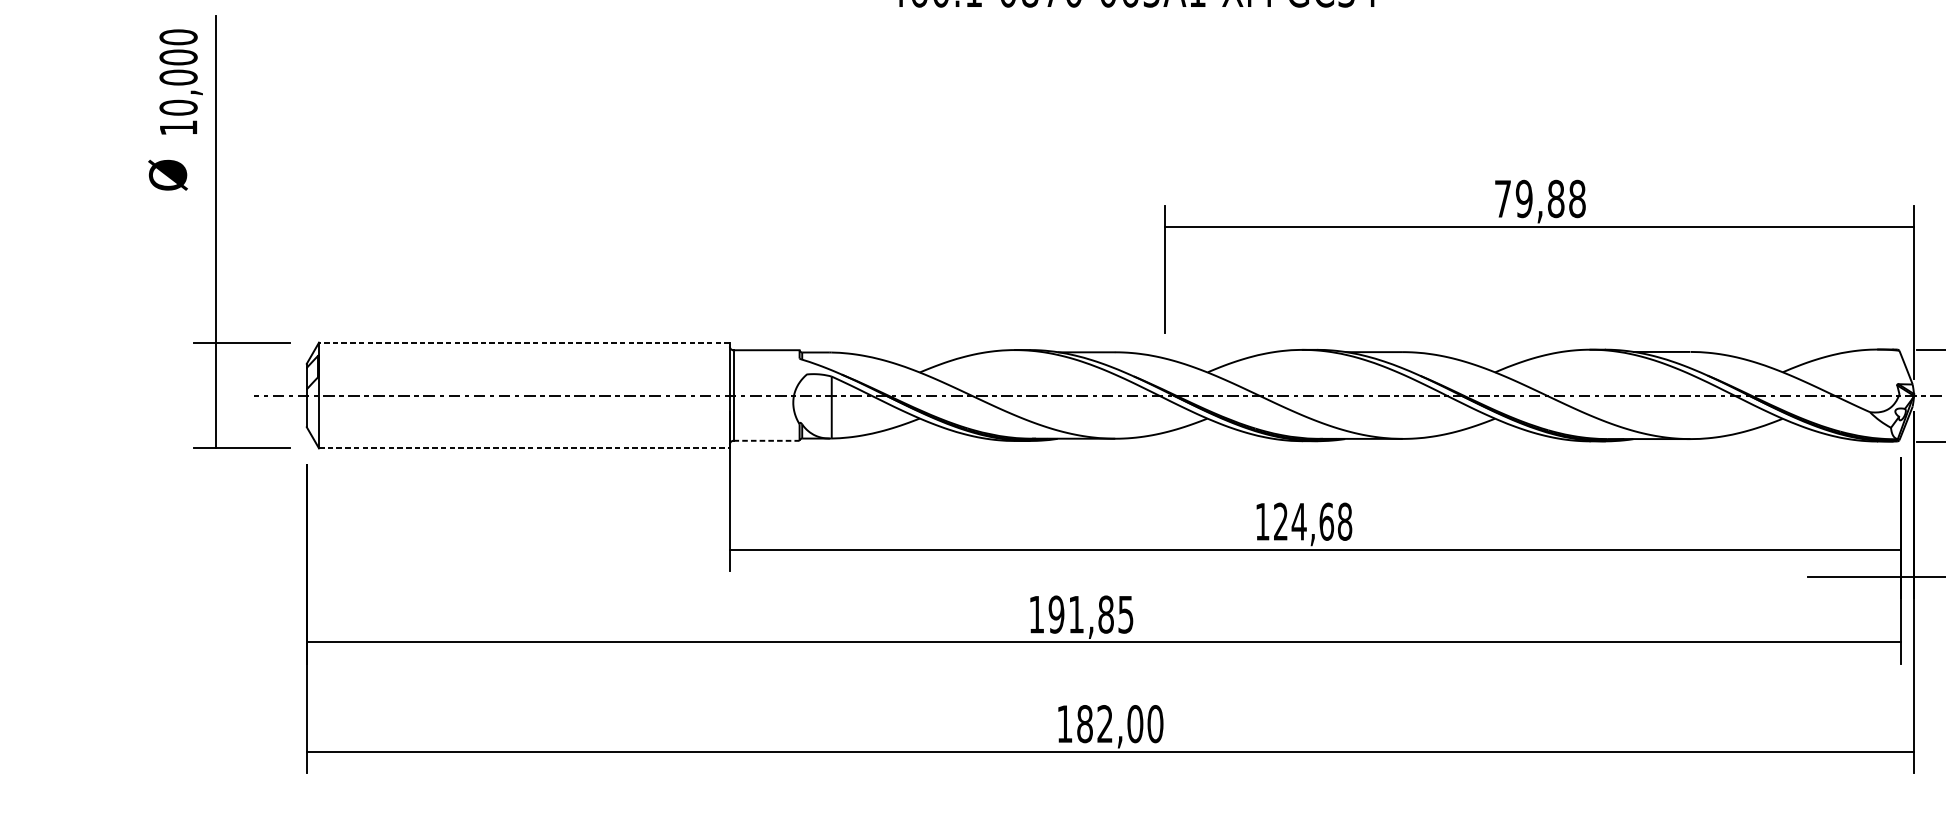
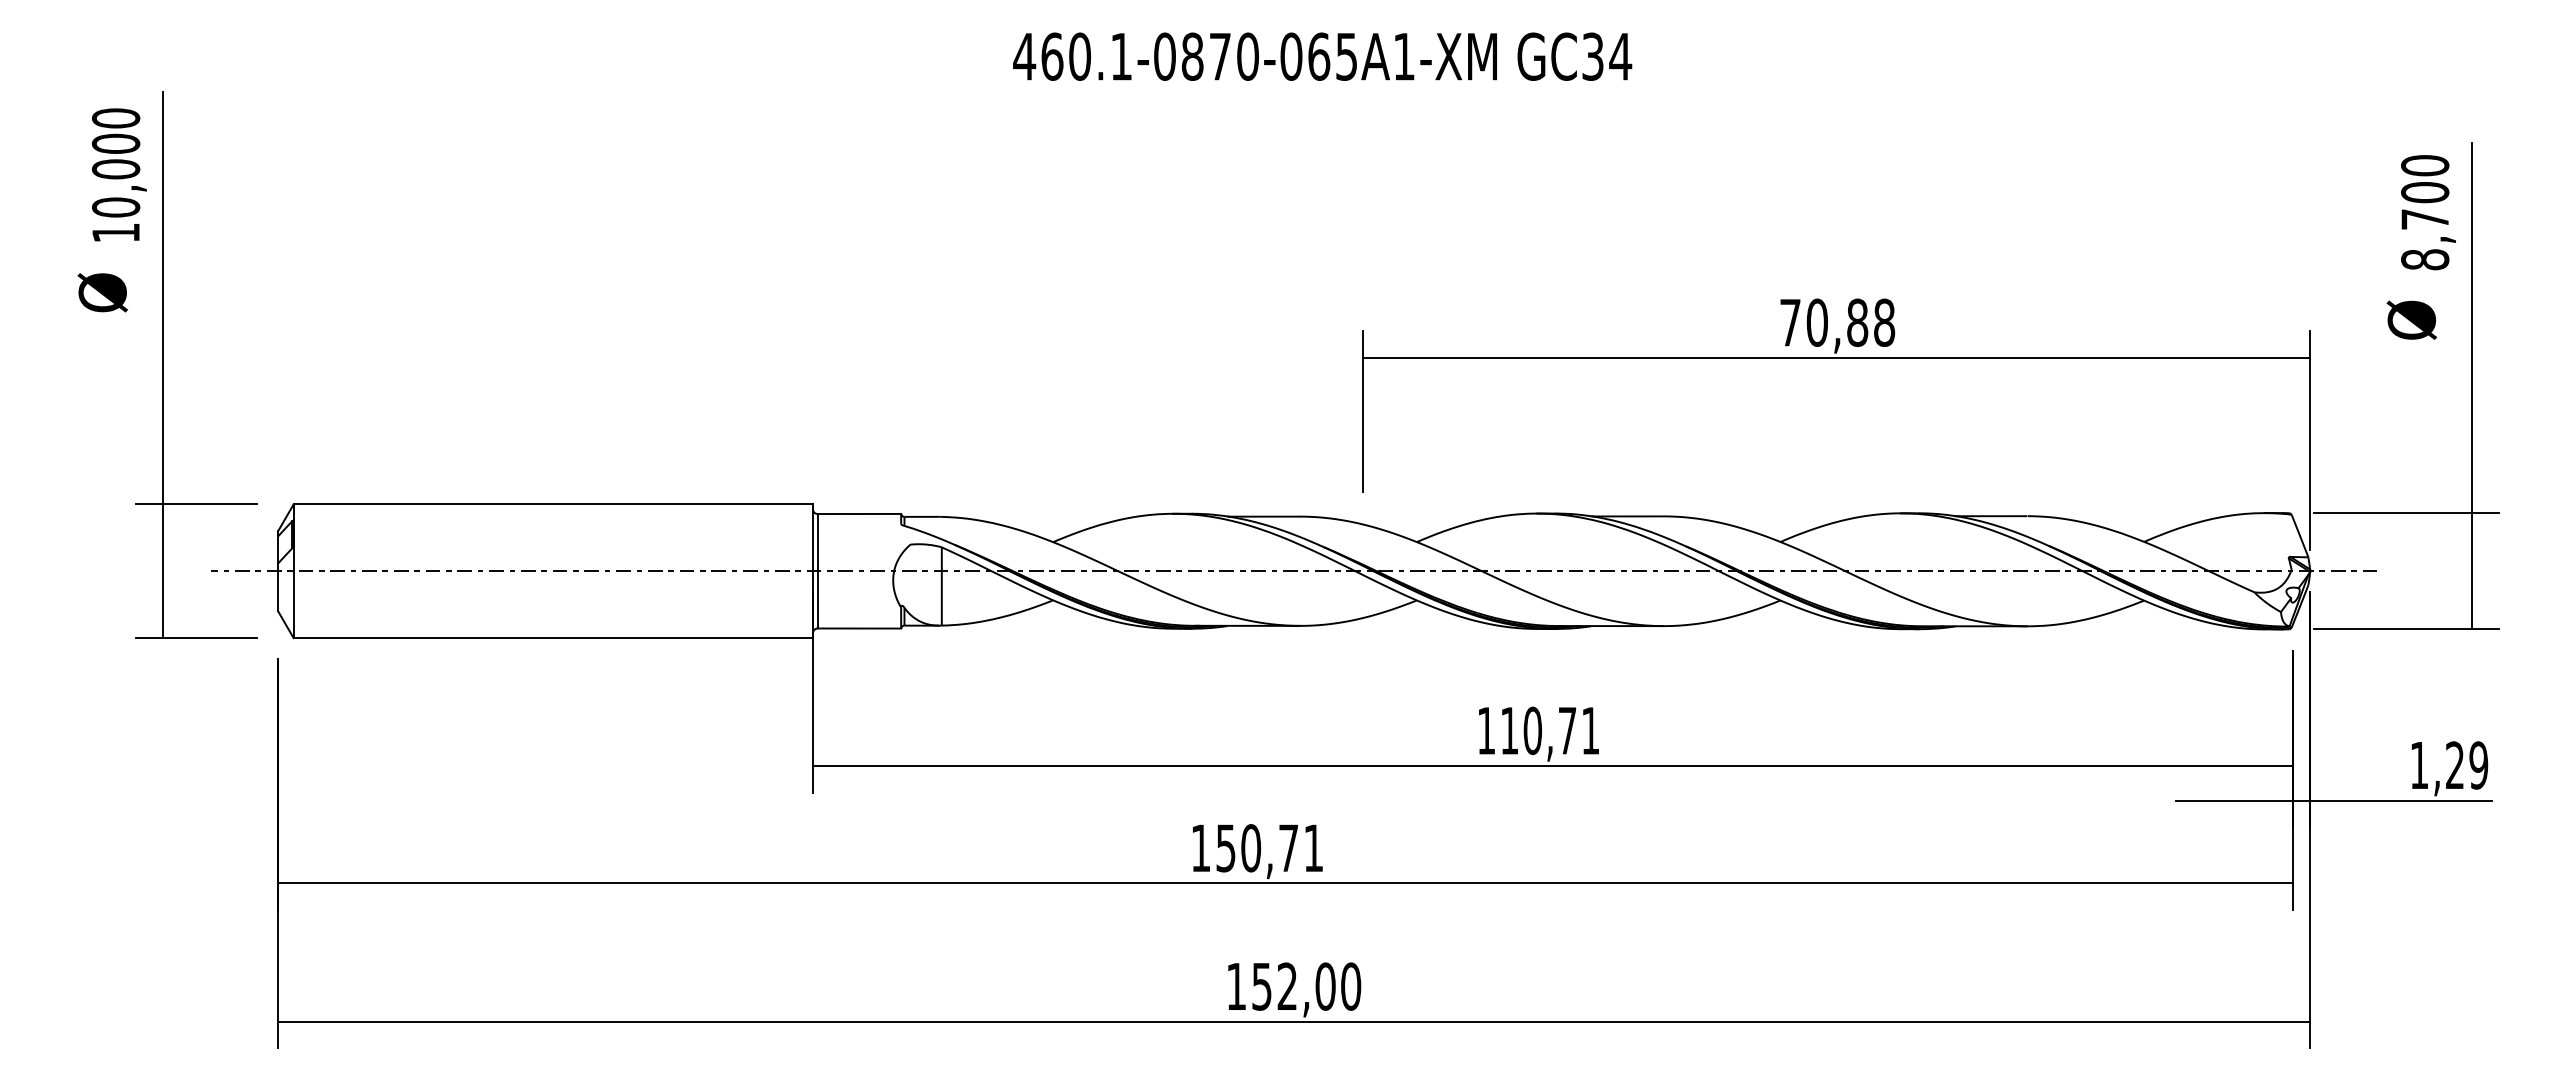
text: (1523, 198) -> (1816, 322), 79,88 -> 70,88
line: (524, 342) -> (553, 504), dashed -> solid
line: (766, 440) -> (859, 628), dashed -> solid
line: (524, 448) -> (553, 638), dashed -> solid
text: (1312, 521) -> (1549, 730), 124,68 -> 110,71
text: (1090, 614) -> (1269, 848), 191,85 -> 150,71
text: (1085, 723) -> (1262, 986), 182,00 -> 152,00

